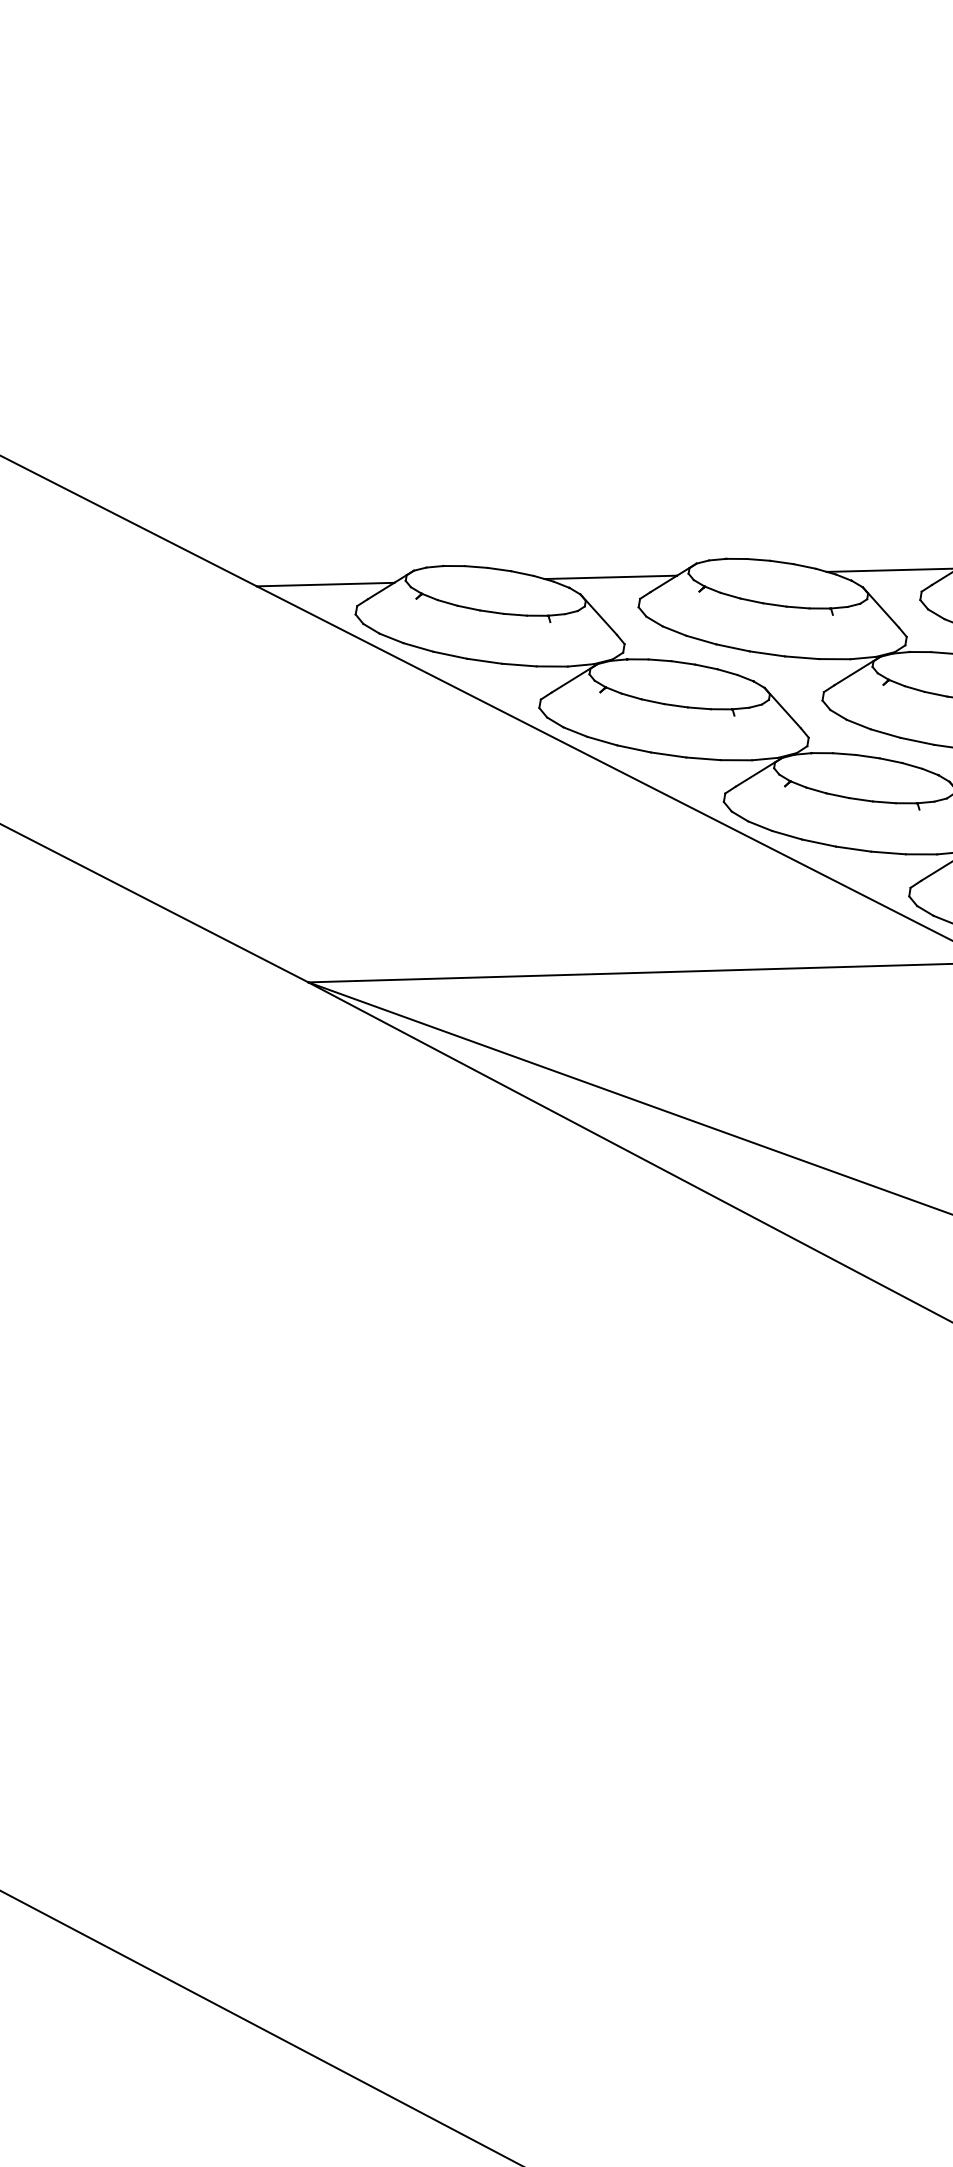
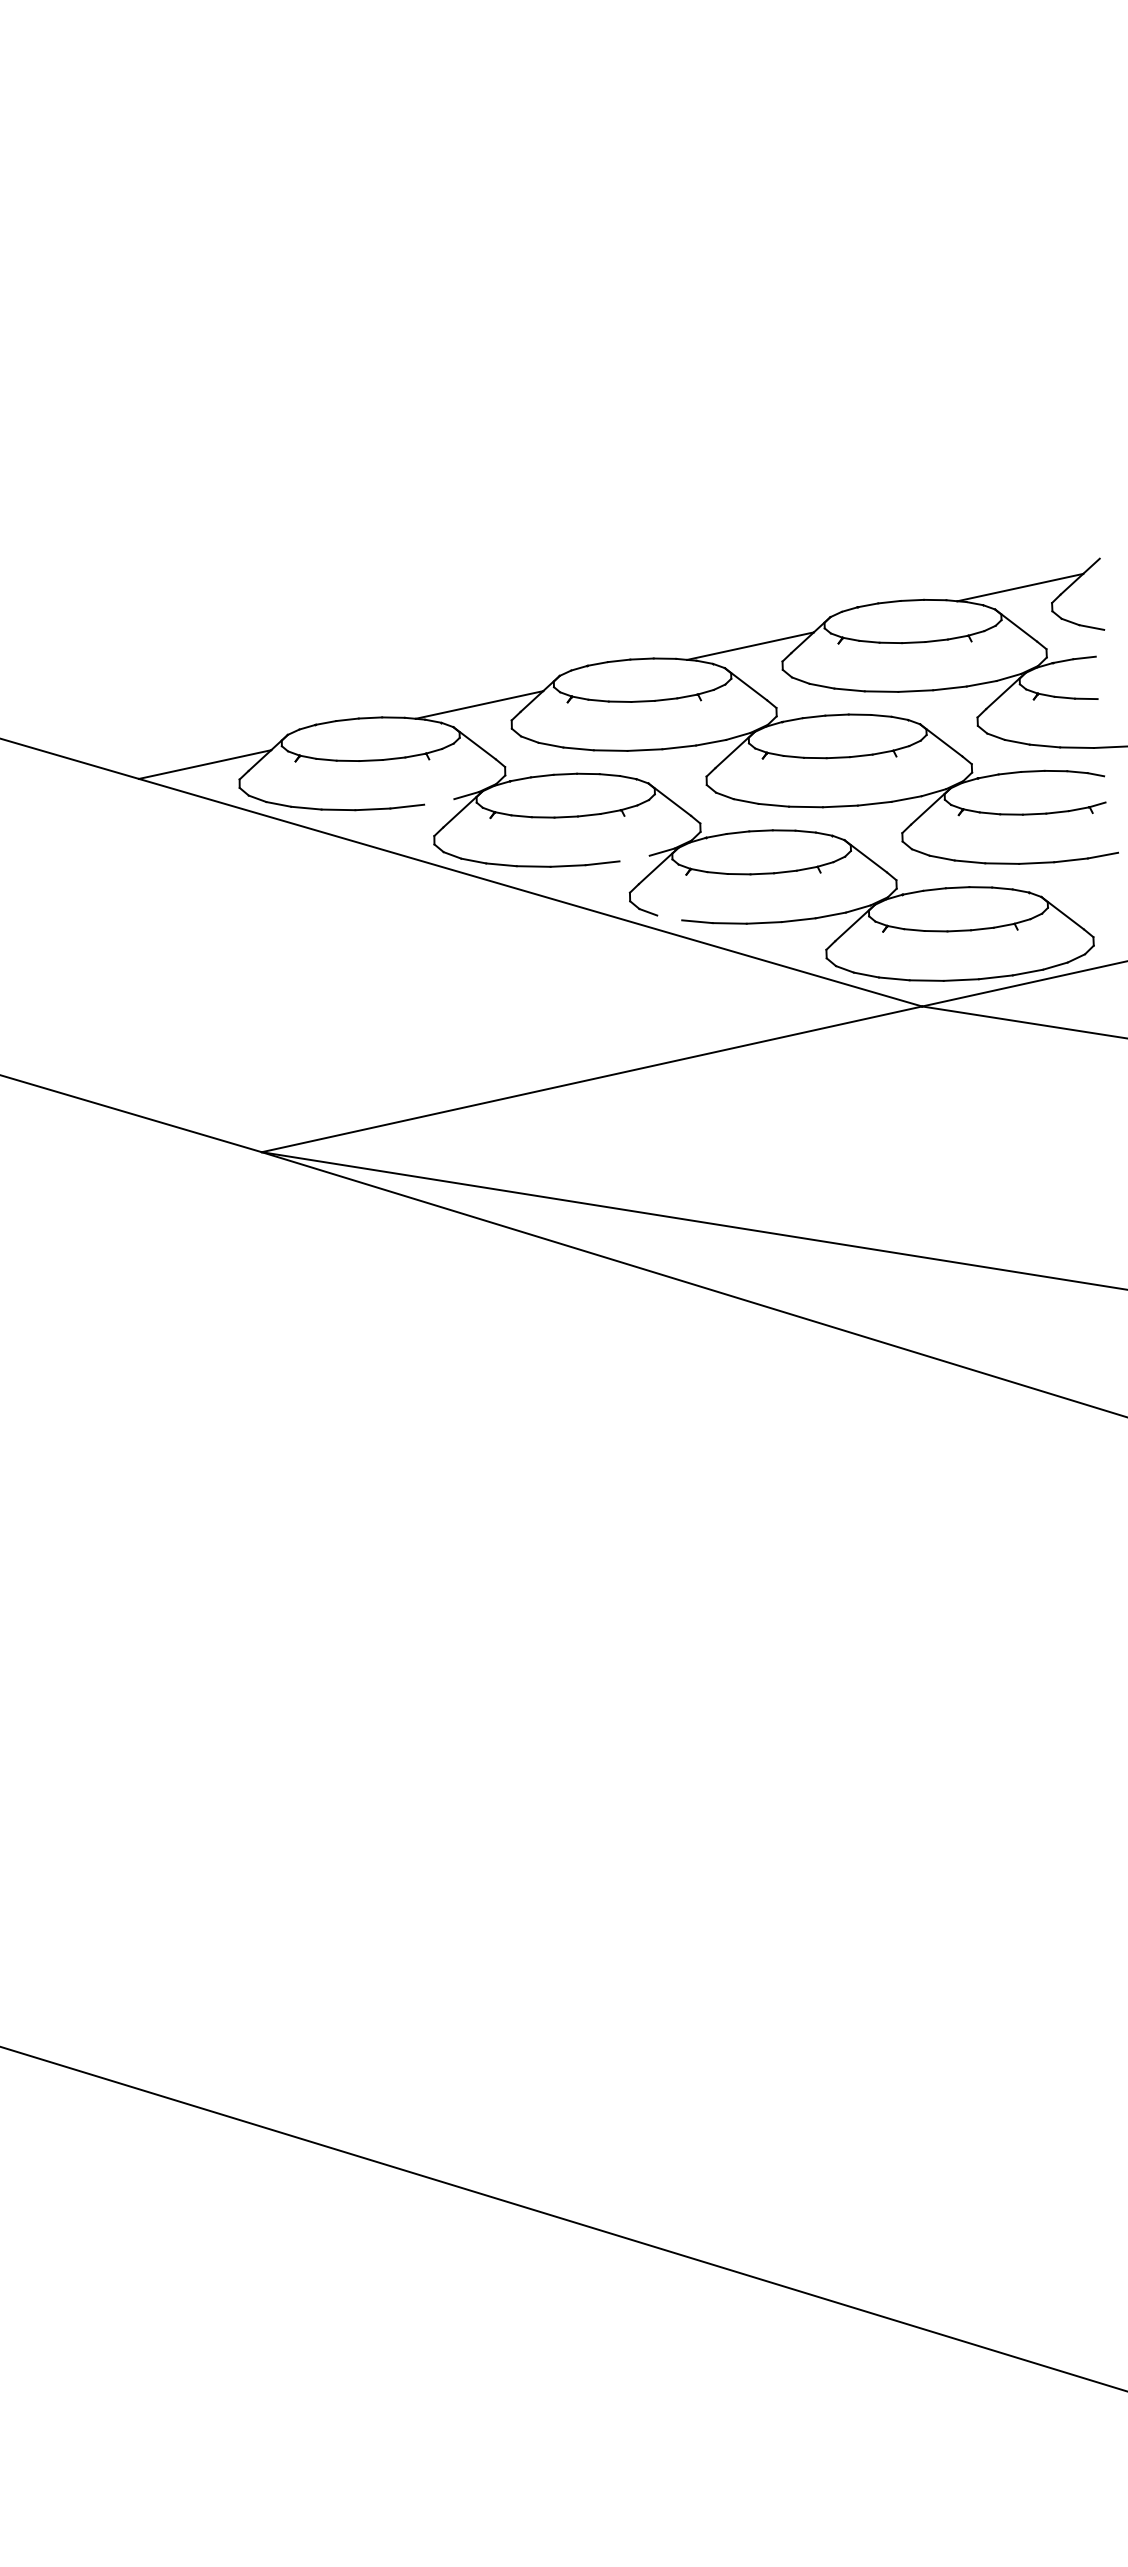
line: (552, 666) -> (439, 801), removed
line: (736, 760) -> (634, 858), removed
line: (760, 825) -> (669, 917), removed

